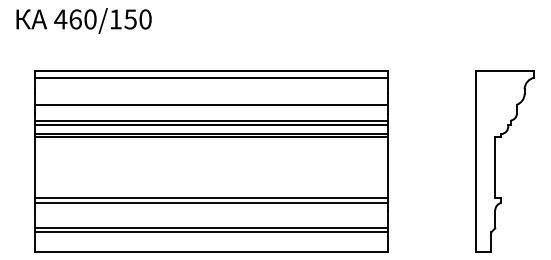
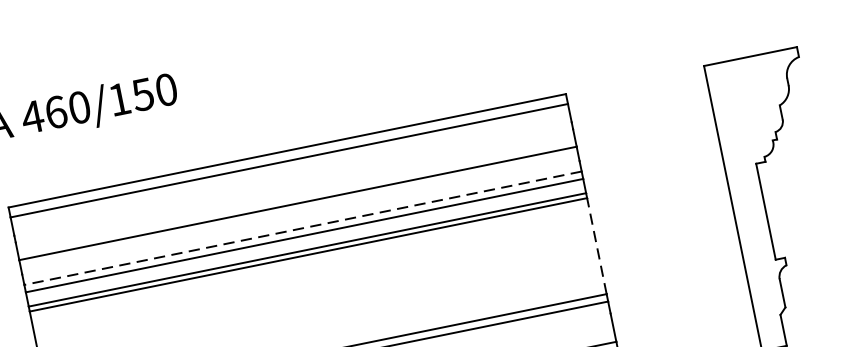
line: (211, 120) -> (303, 228), solid -> dashed
line: (388, 167) -> (597, 245), solid -> dashed

